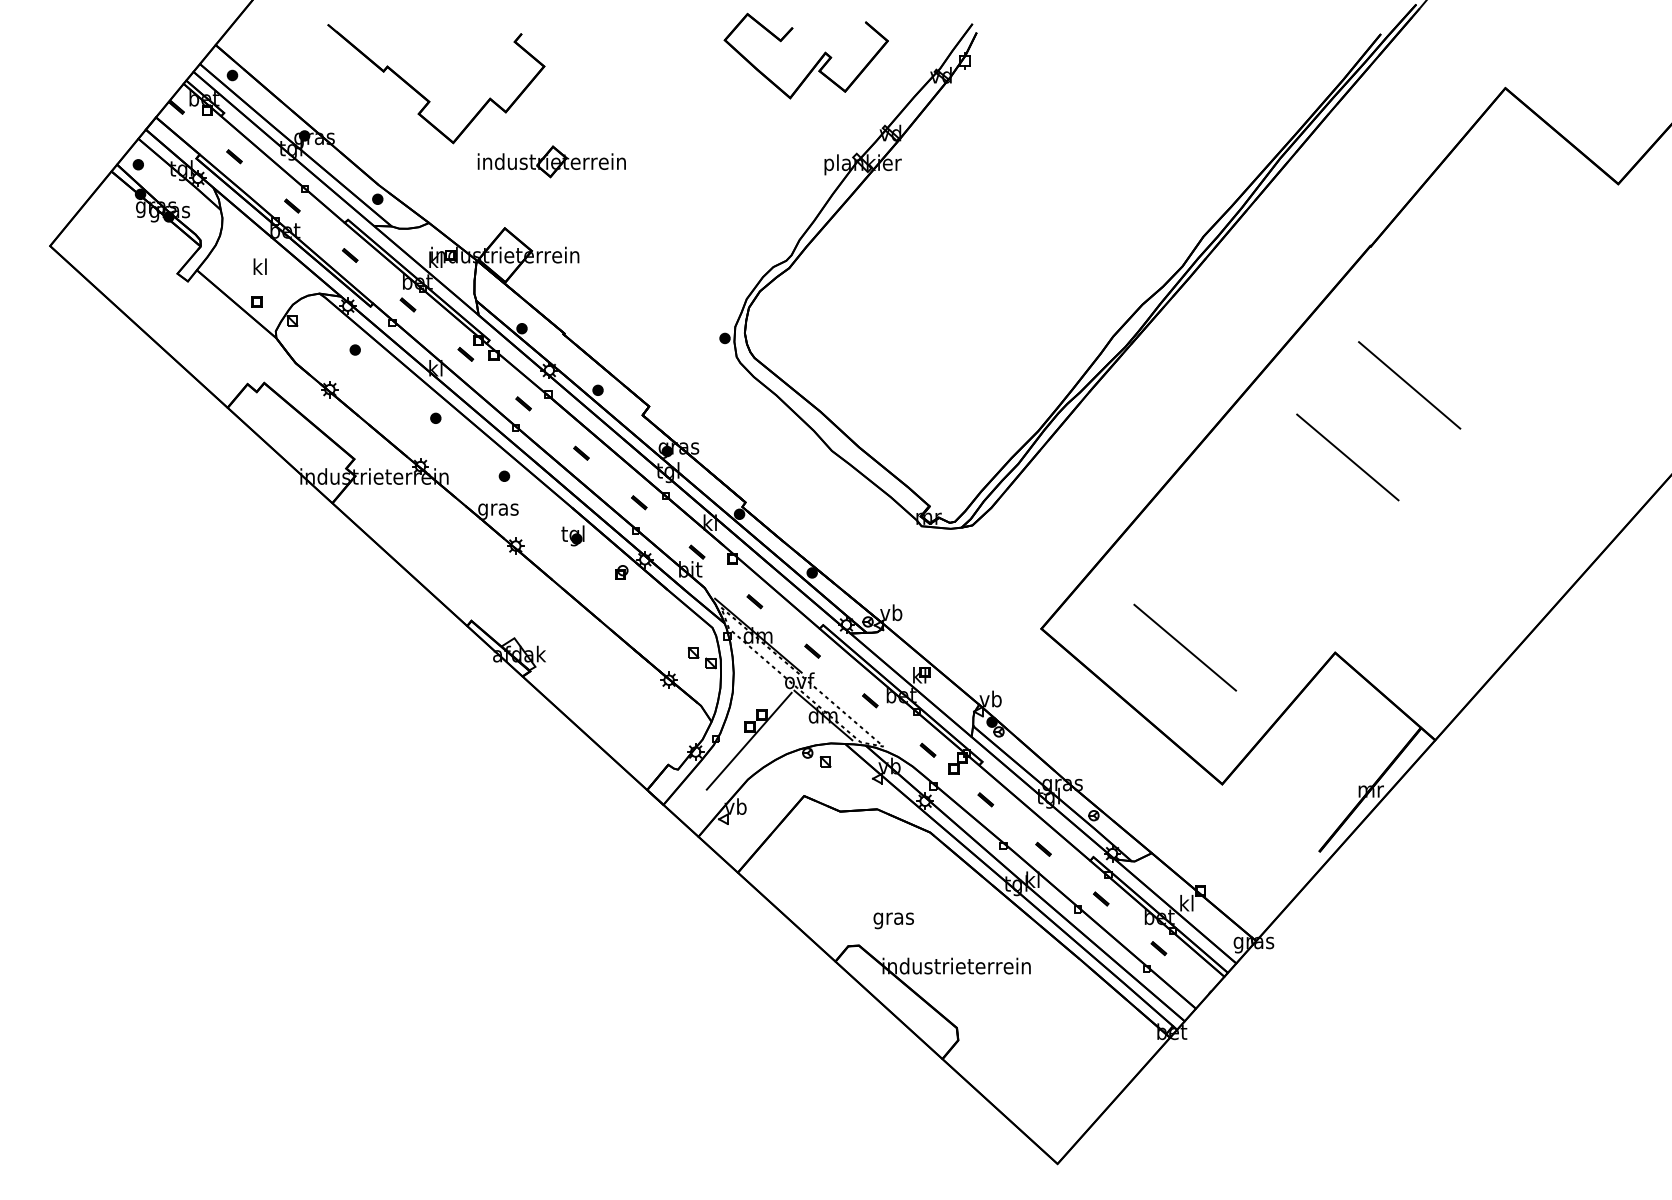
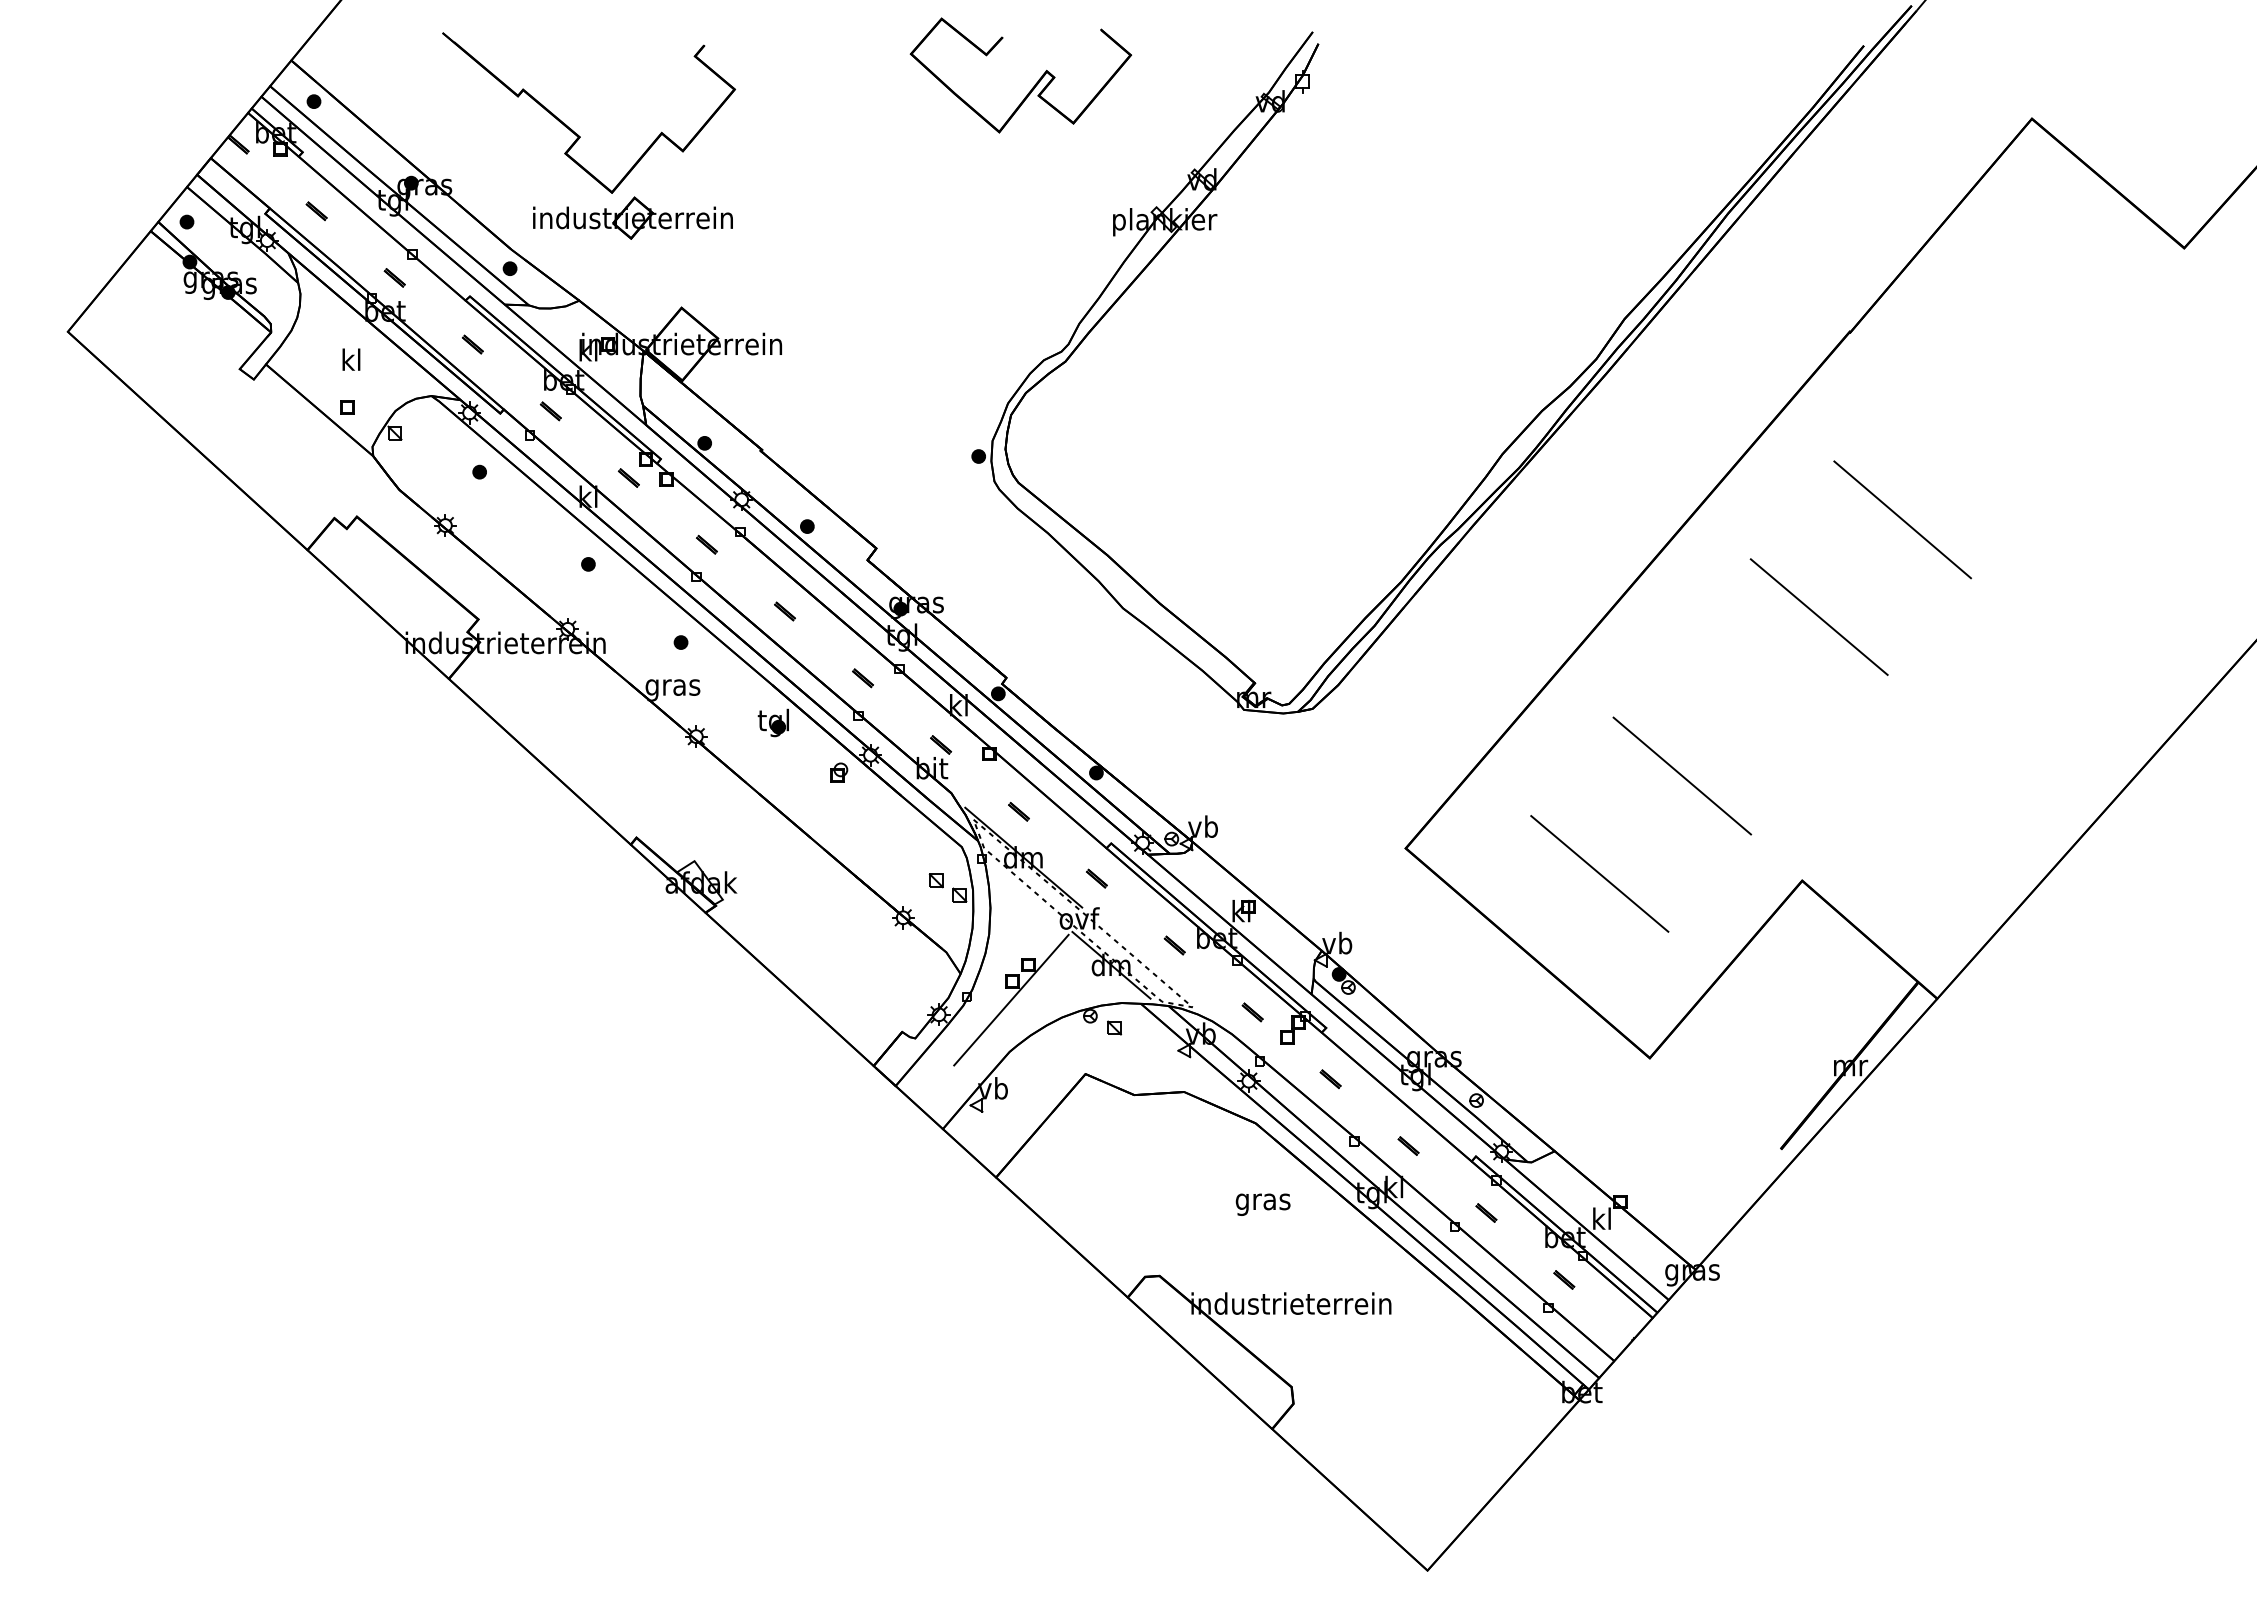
part: (815, 63) -> (1033, 85), moved
part: (551, 161) -> (632, 217), moved
line: (1246, 574) -> (1682, 775), added
text: (893, 920) -> (1262, 1204), moved

